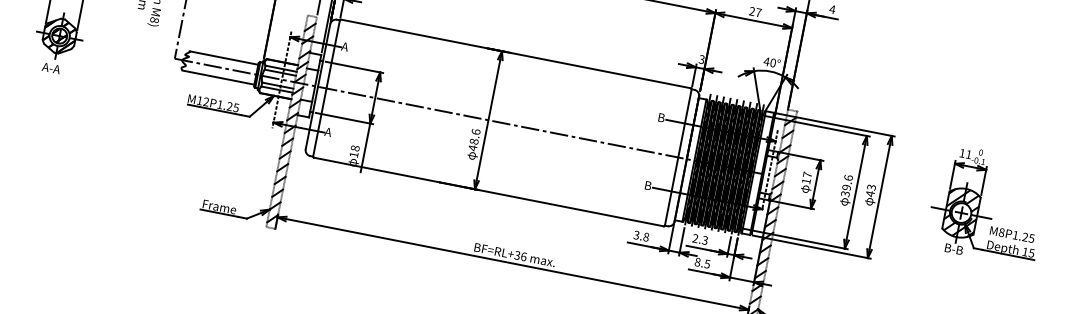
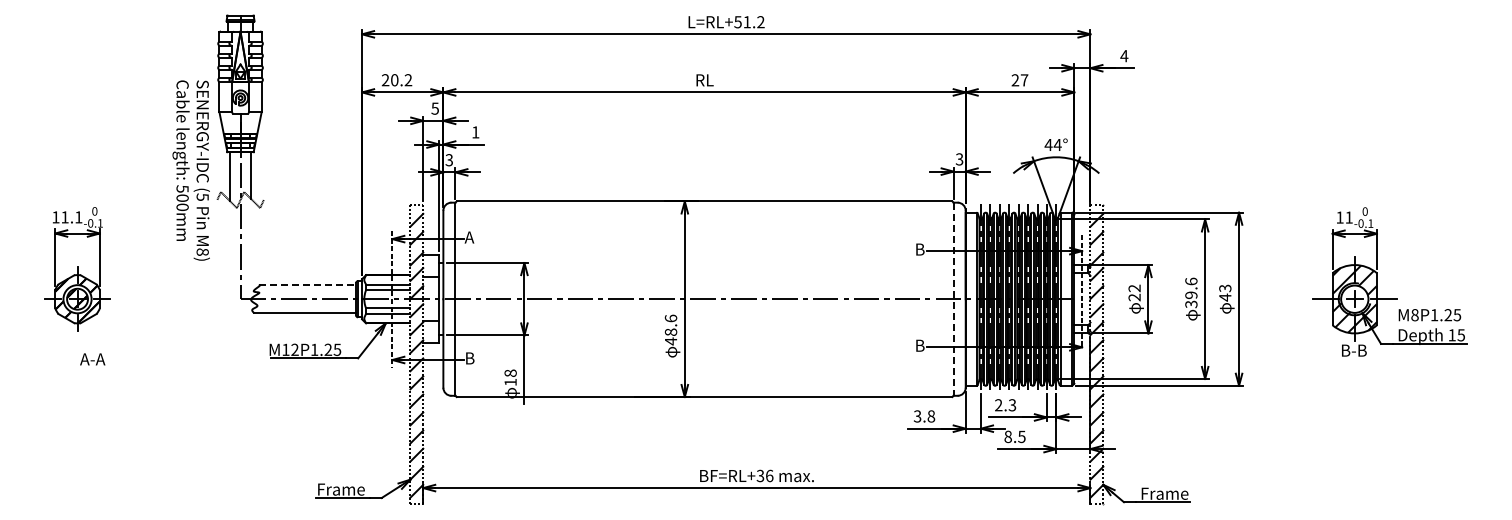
line: (223, 58) -> (307, 285), solid -> dashed
text: (773, 62) -> (1057, 144), 40° -> 44°
text: (51, 68) -> (92, 359), moved
text: (328, 132) -> (469, 358), A -> B
line: (678, 157) -> (953, 299), solid -> dashed
text: (806, 177) -> (1134, 292), 17 -> 22

